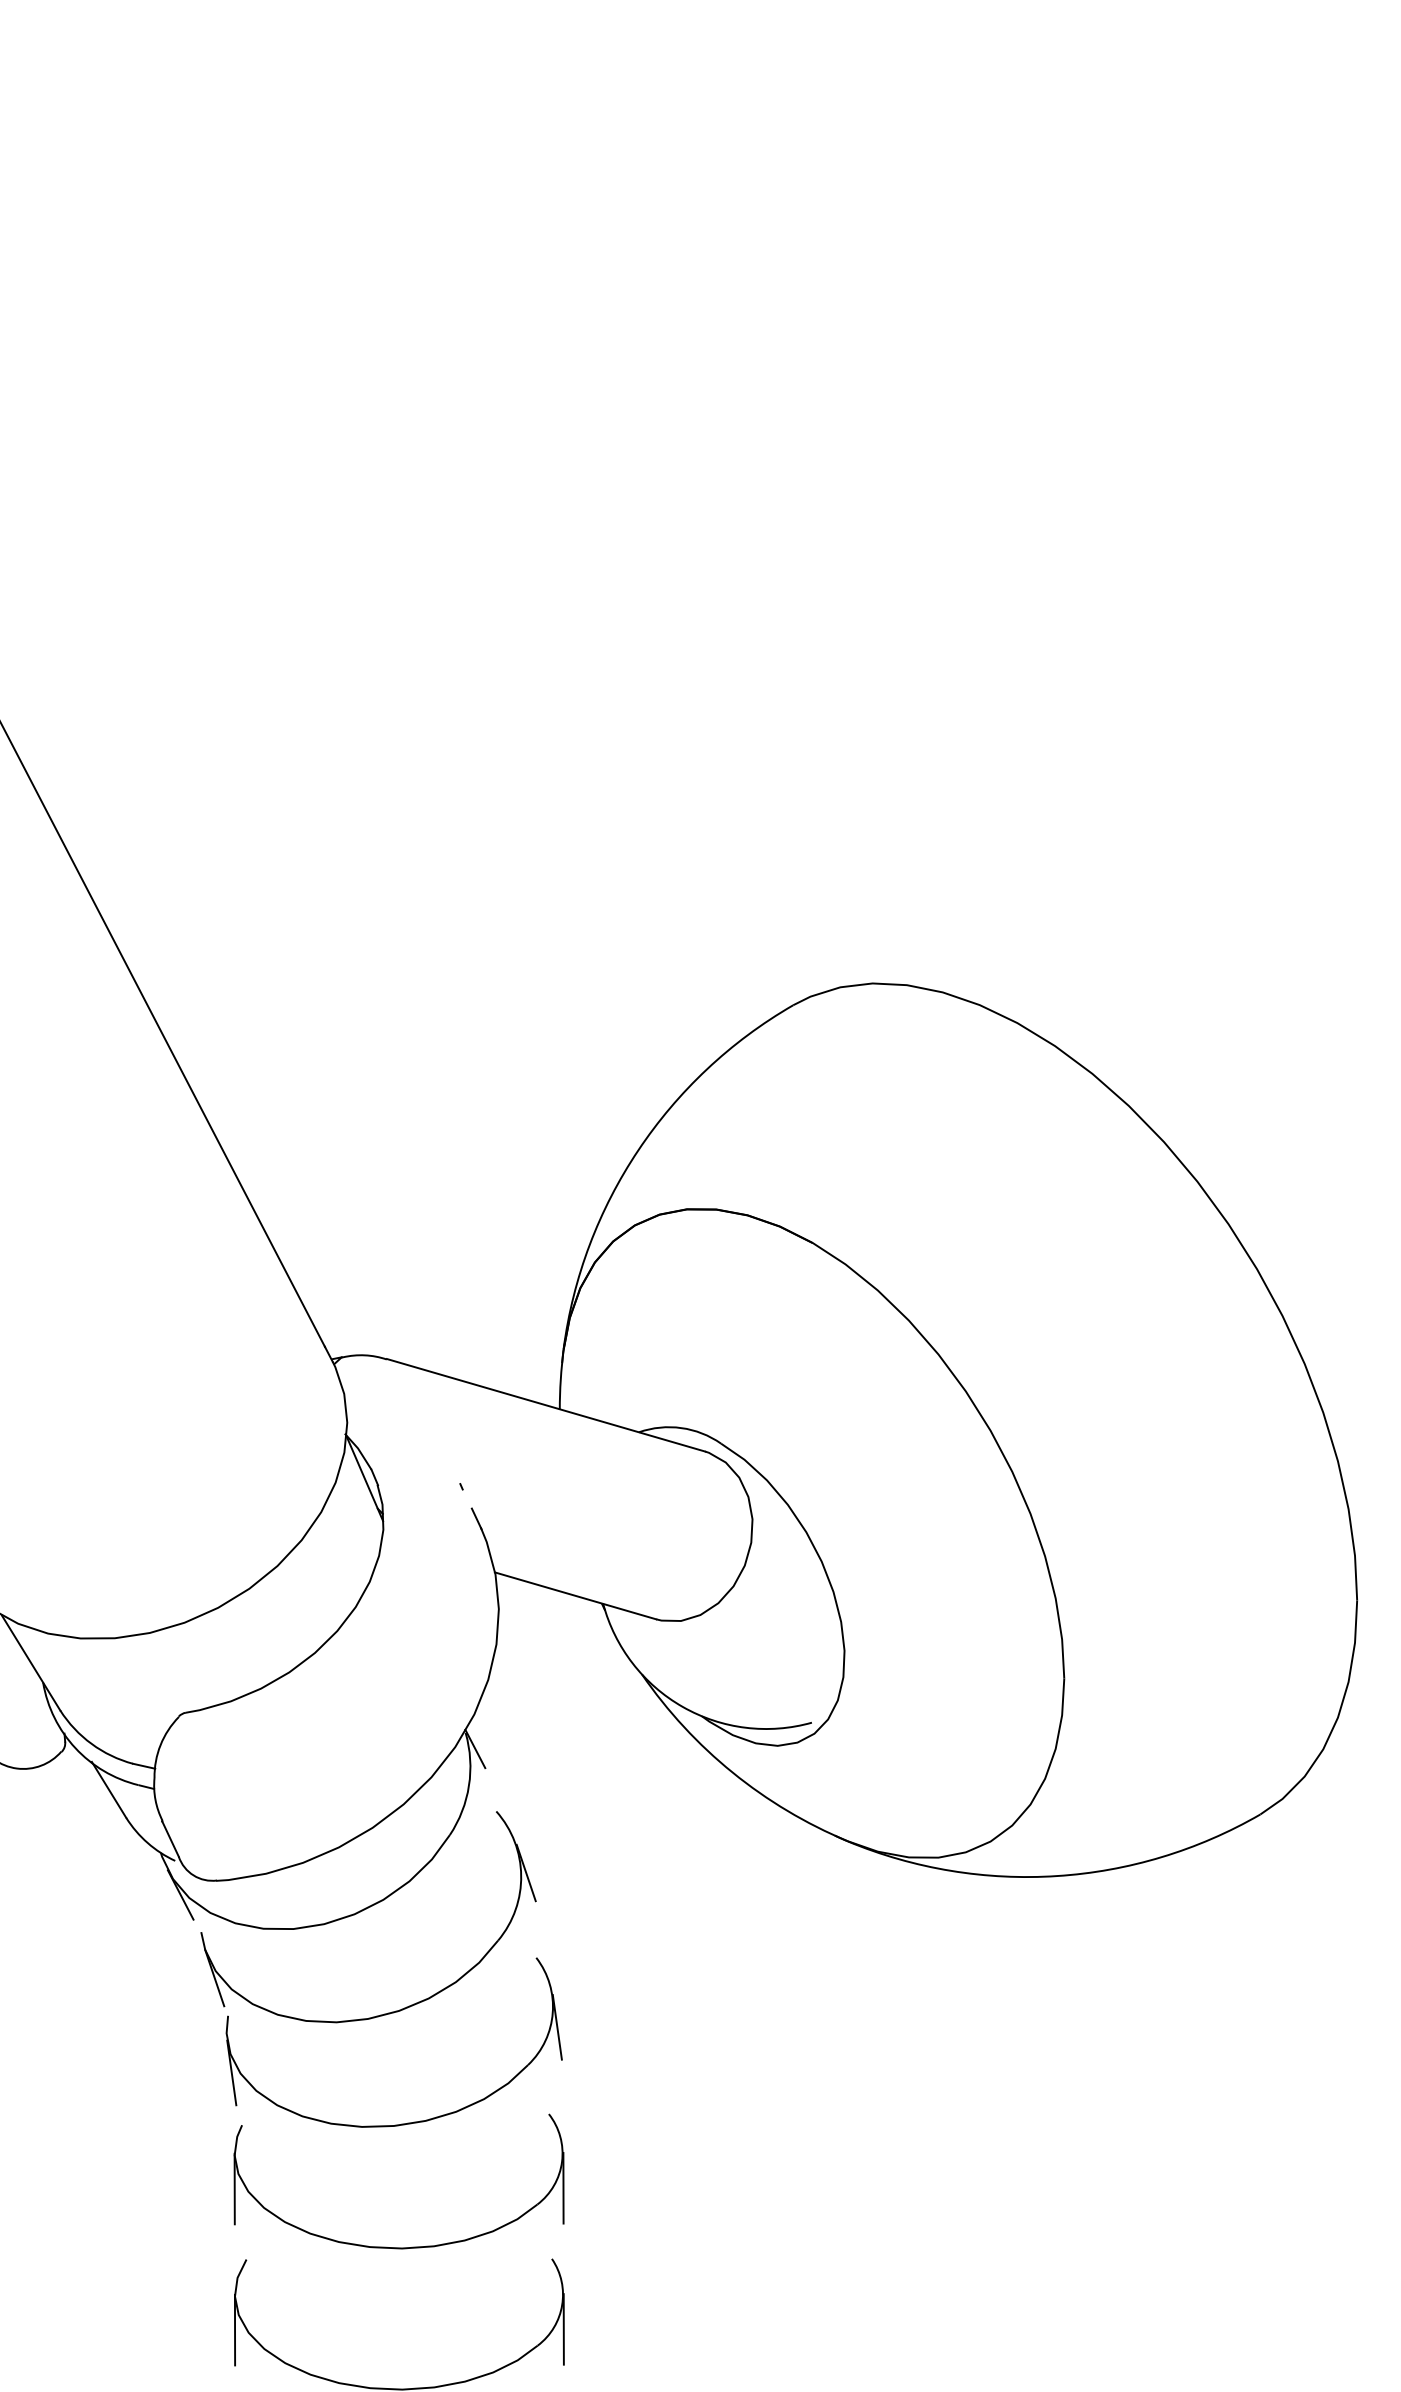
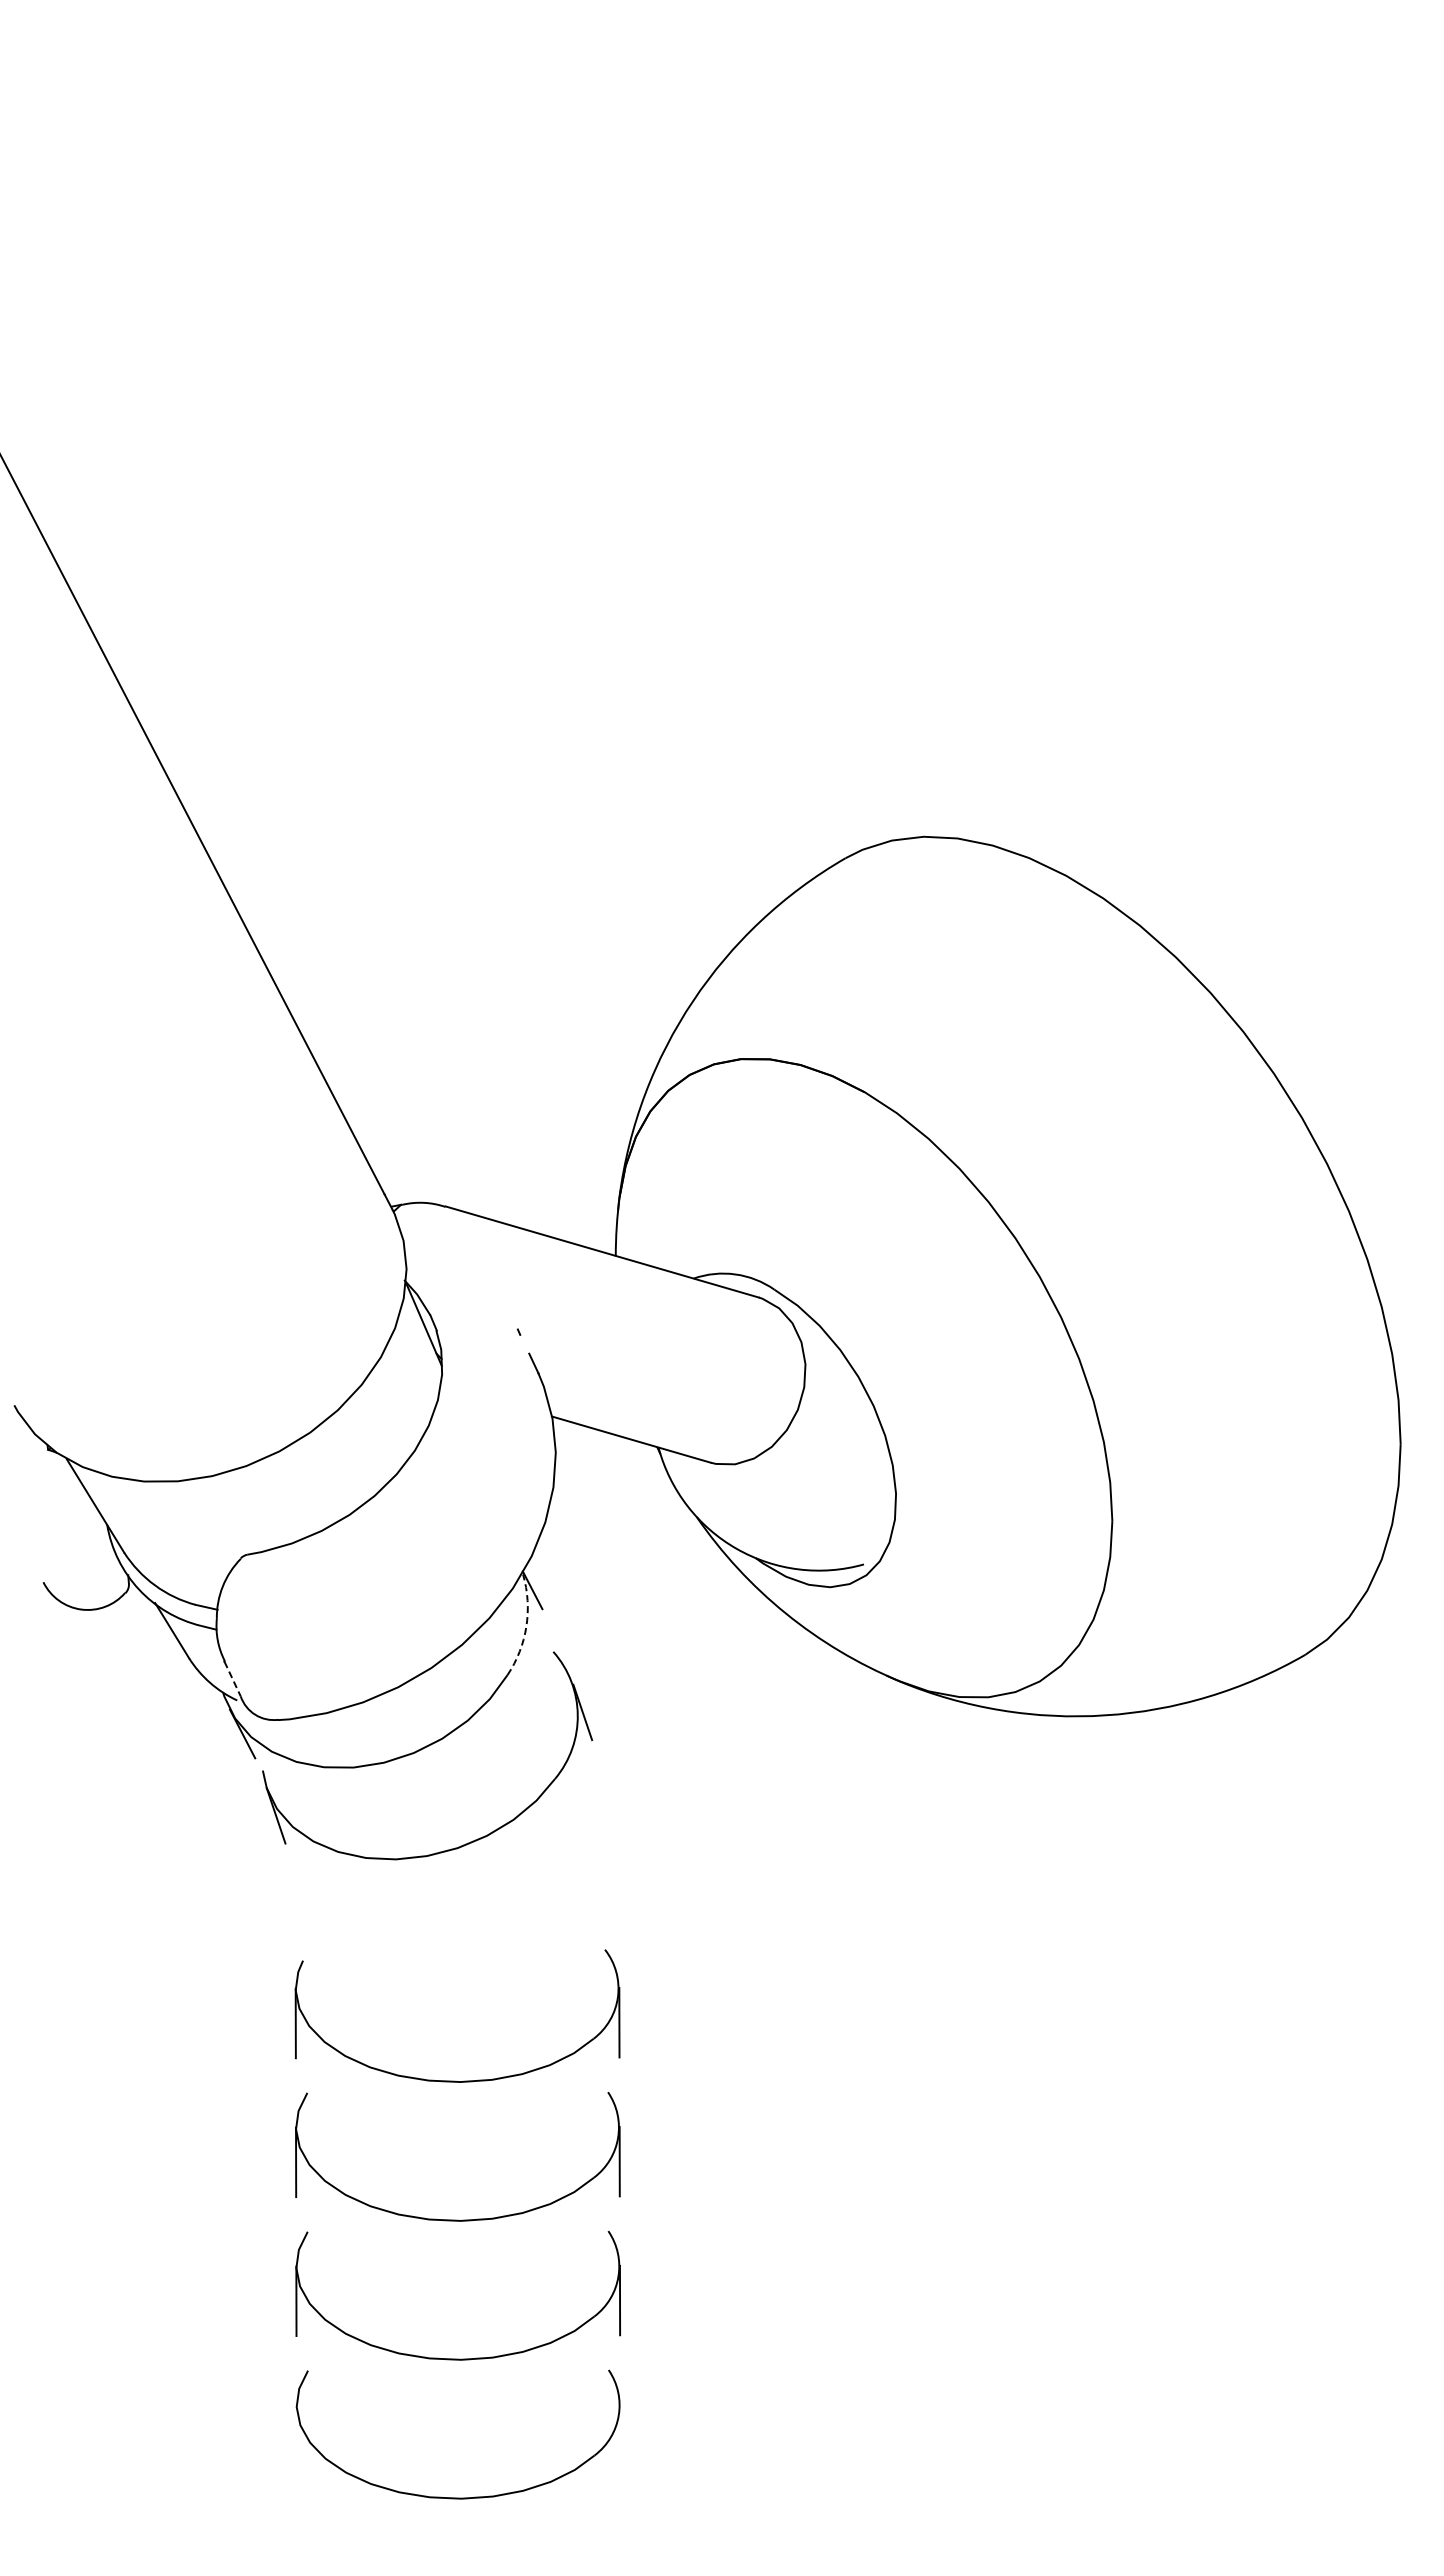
arc: (469, 1785) -> (526, 1626), solid -> dashed
line: (170, 1839) -> (232, 1679), solid -> dashed
part: (404, 2123) -> (462, 1958), removed

